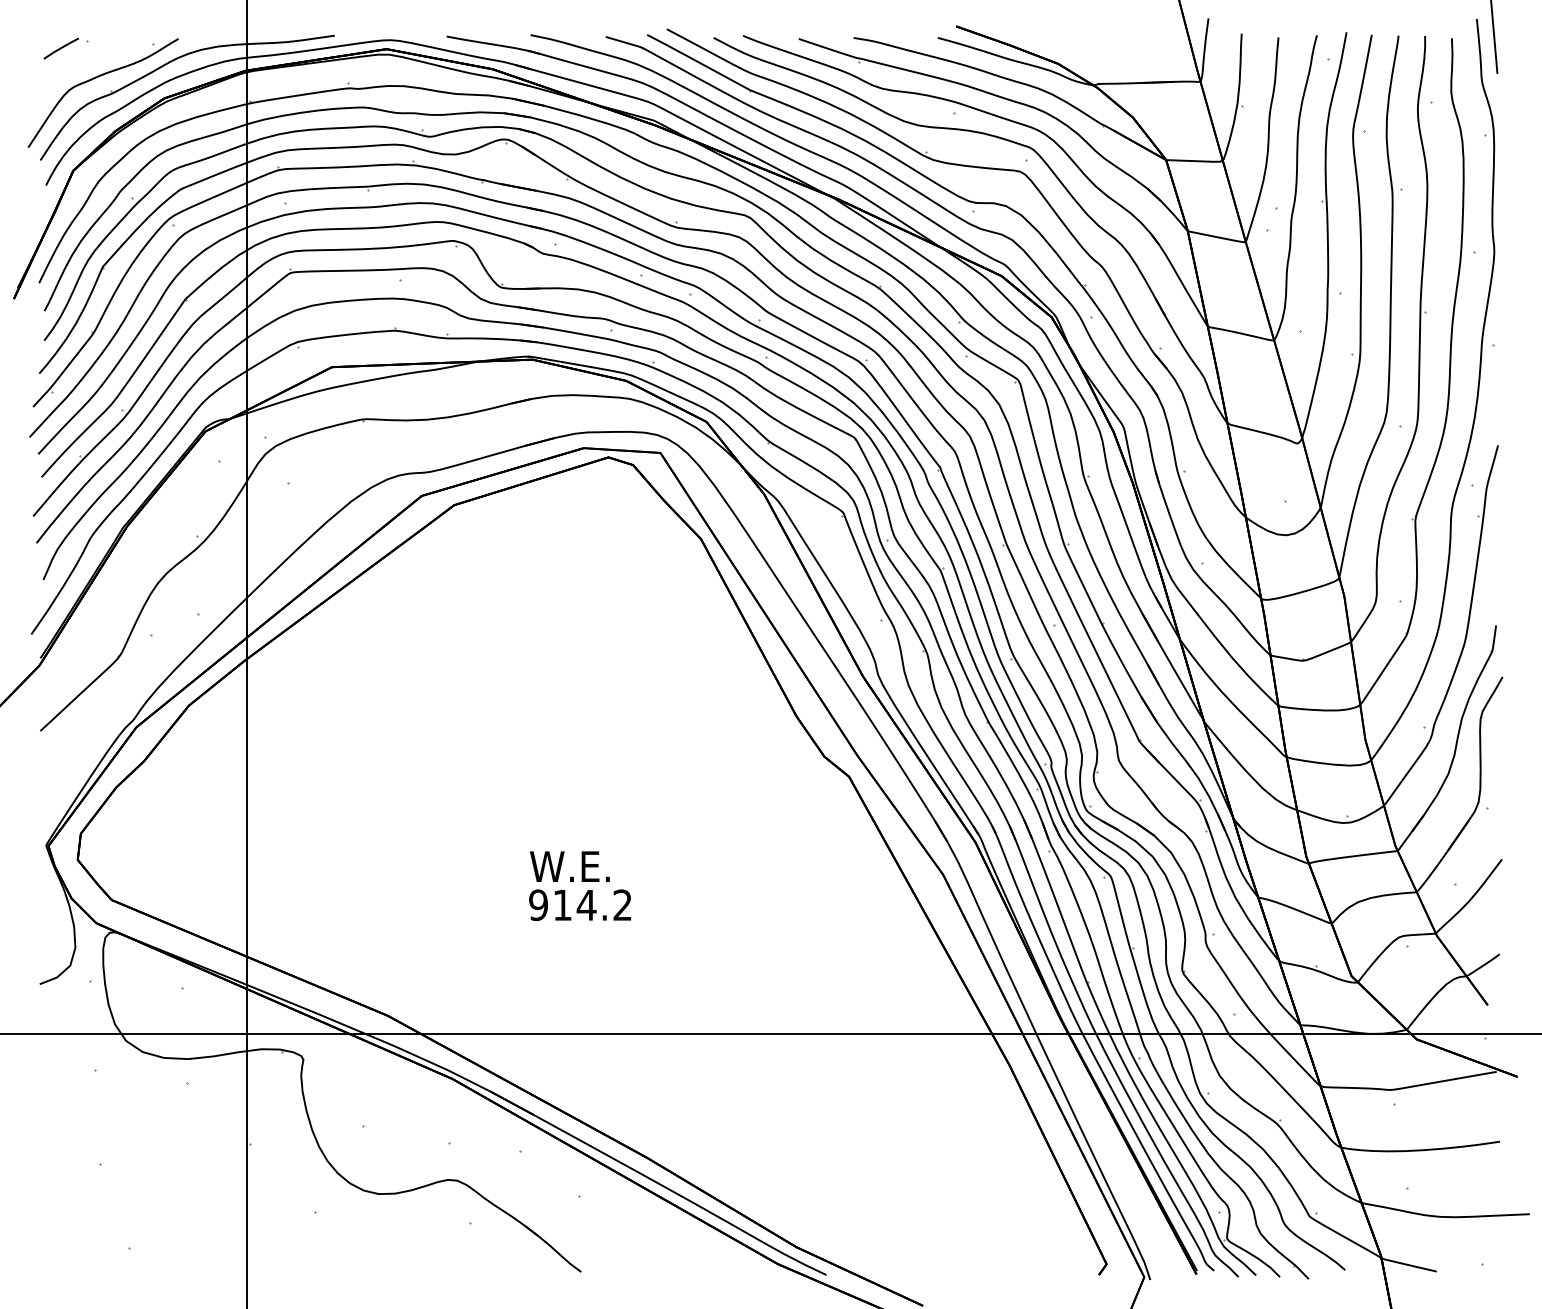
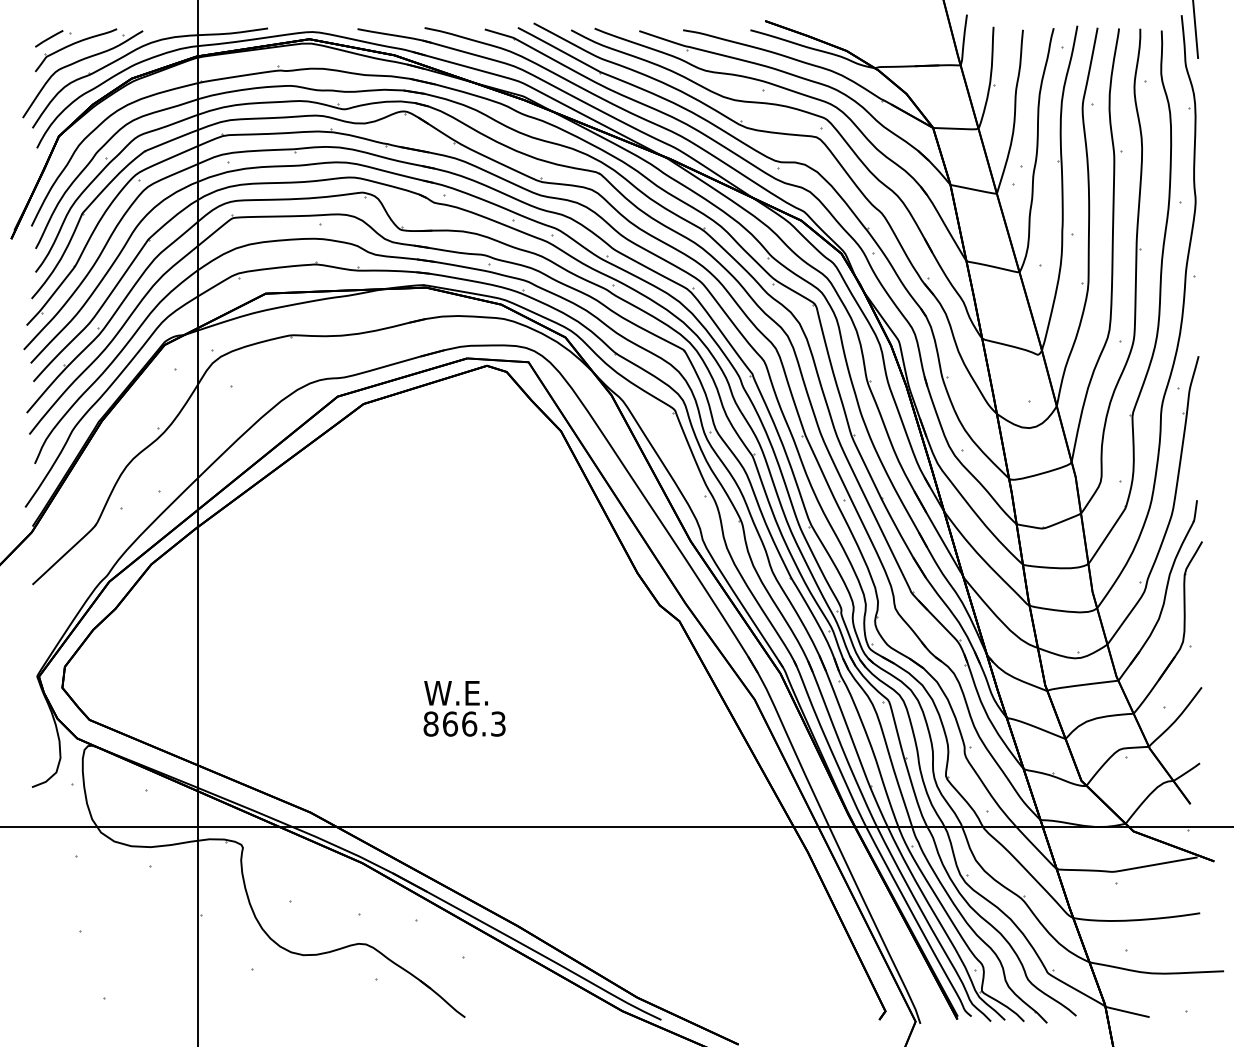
part: (93, 55) -> (74, 44), added
text: (580, 905) -> (464, 724), 914.2 -> 866.3

